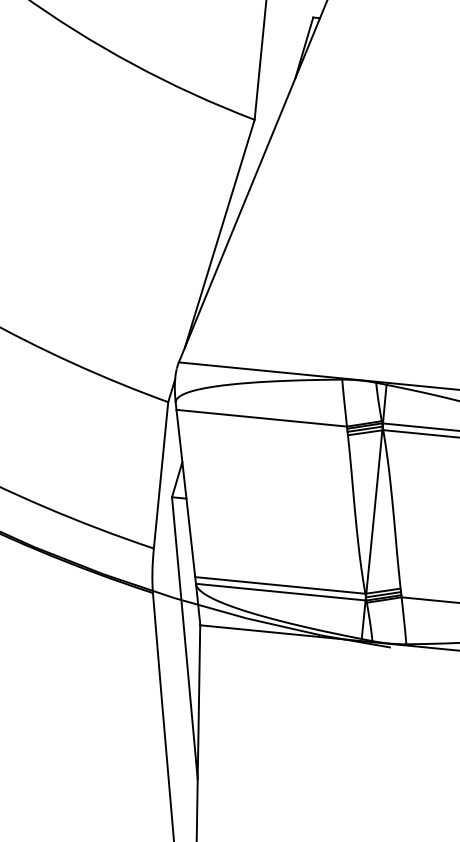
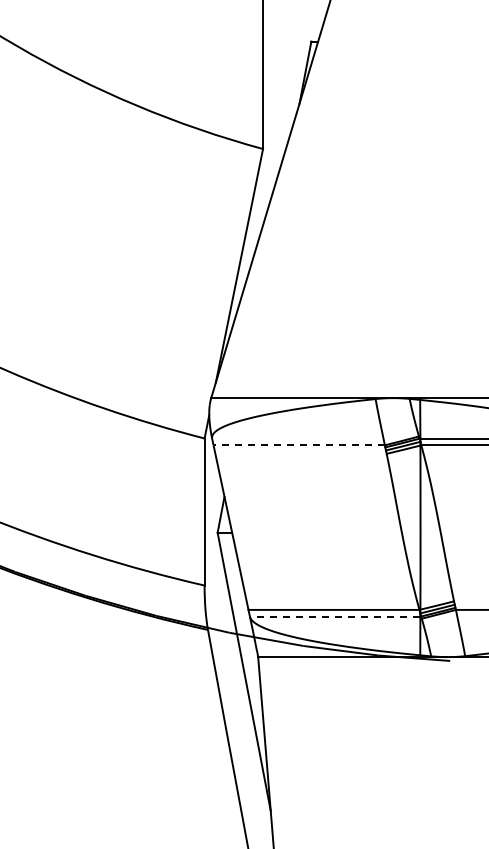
line: (262, 418) -> (299, 445), solid -> dashed
line: (280, 592) -> (334, 616), solid -> dashed

